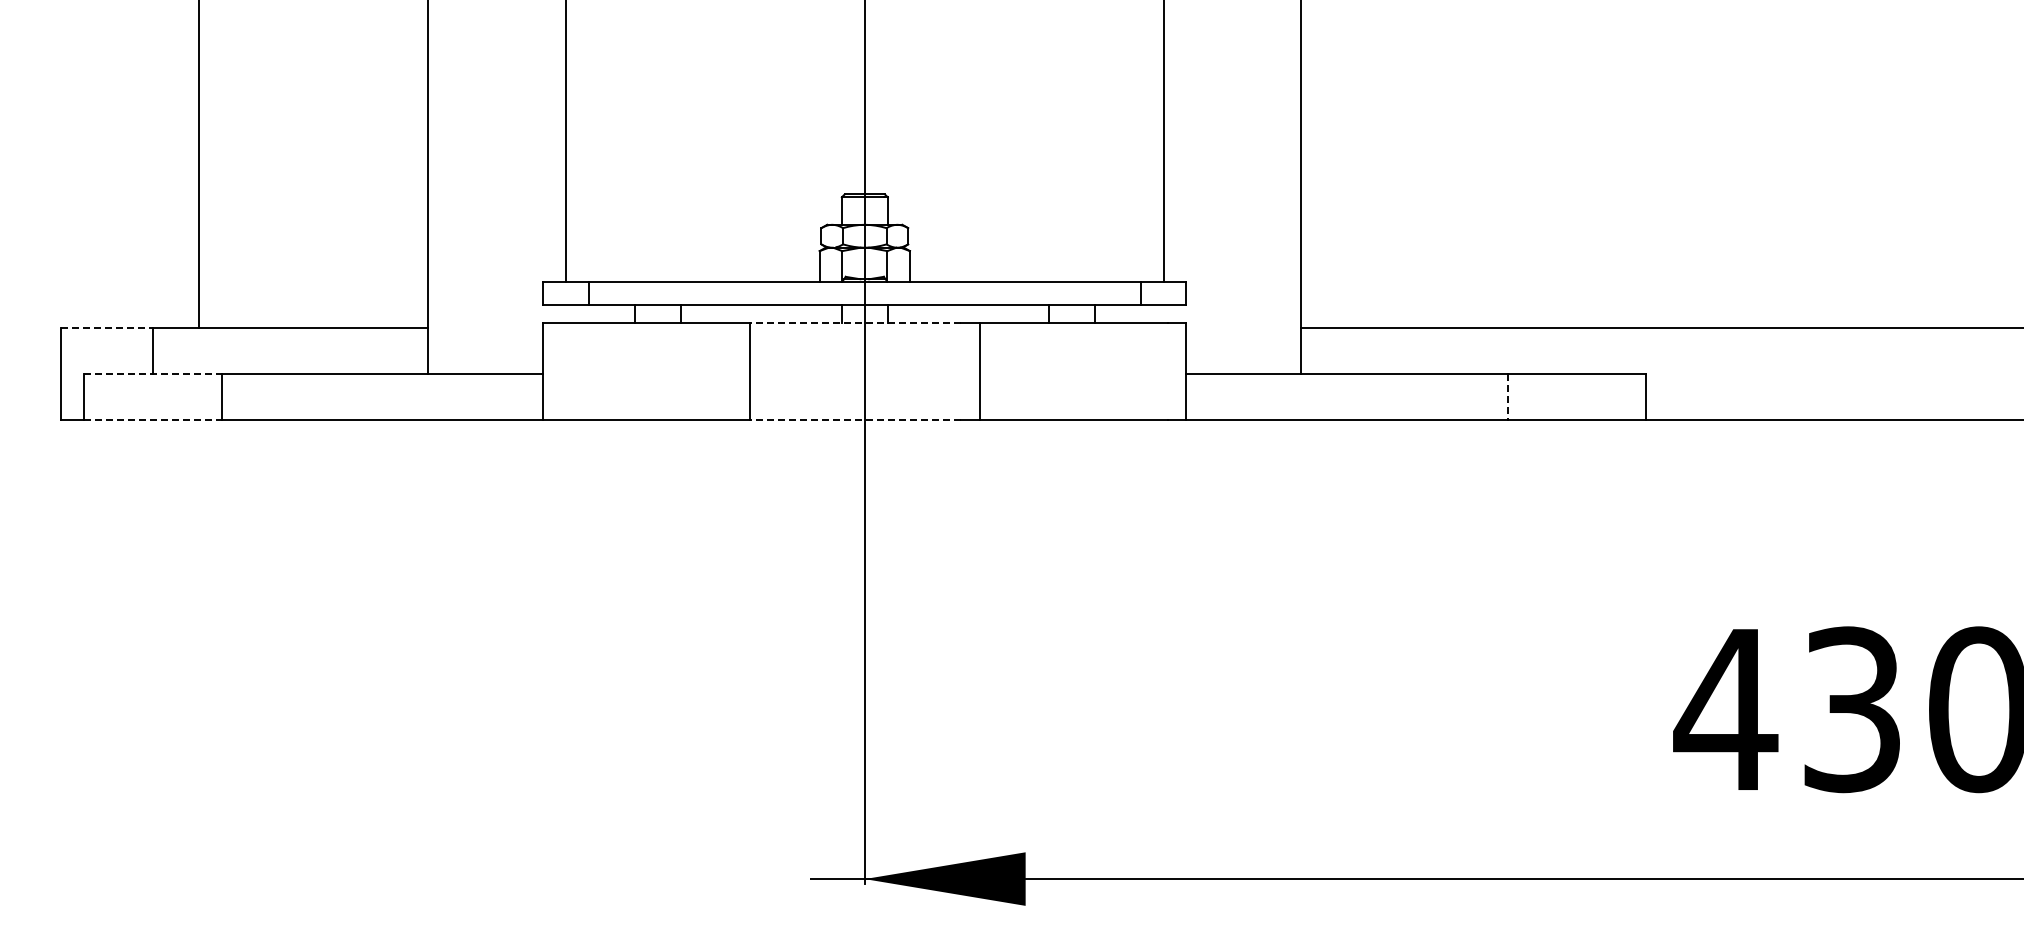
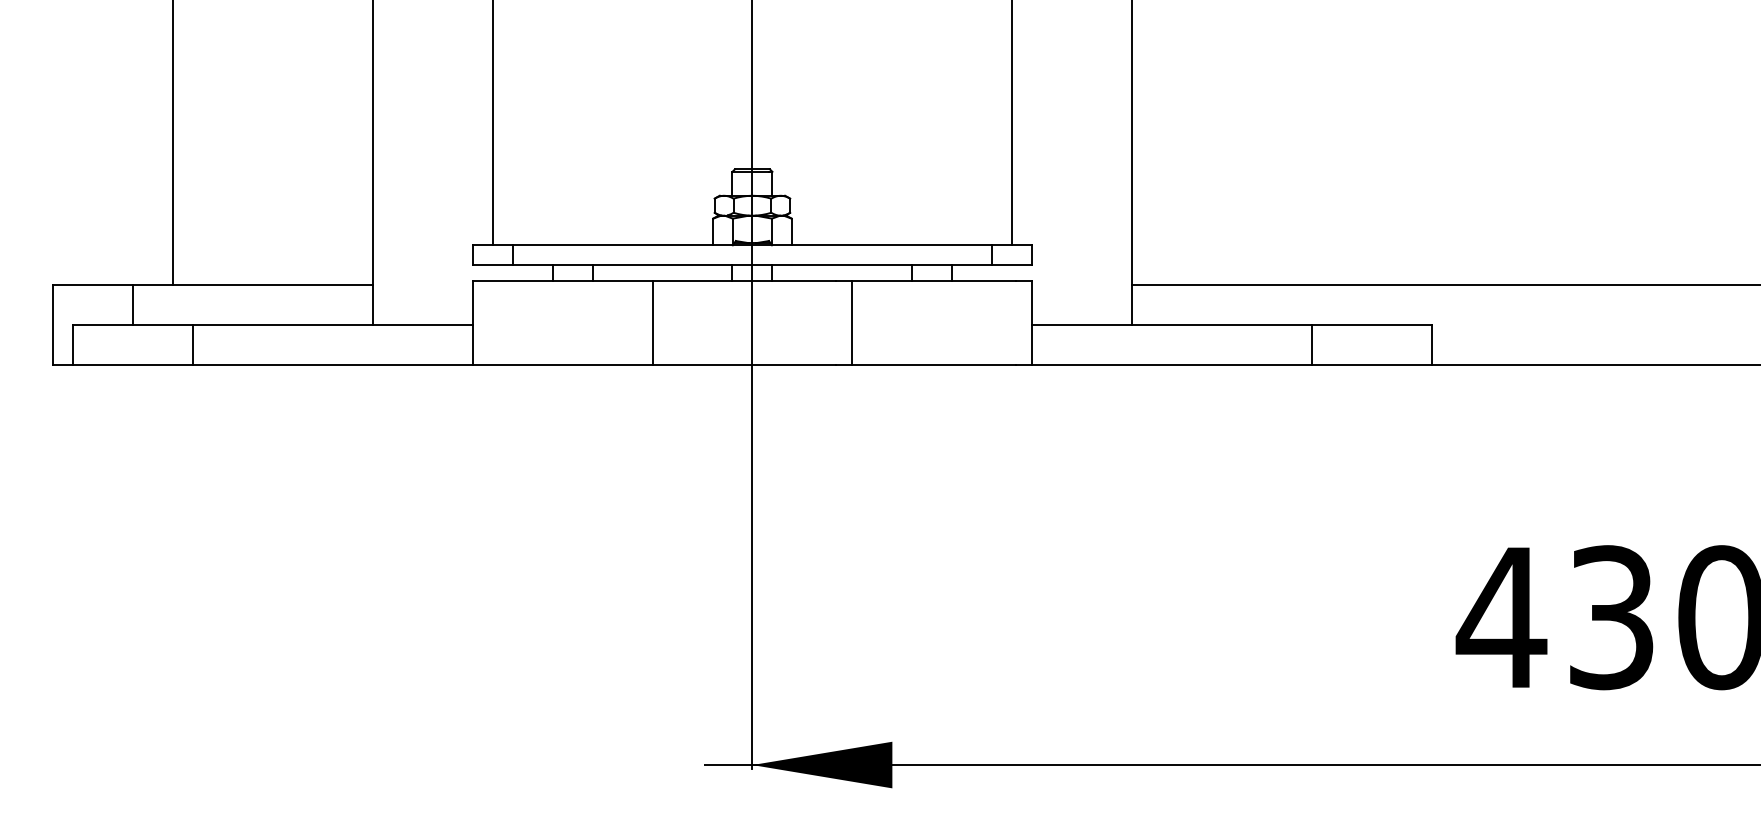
line: (855, 323) -> (744, 281), dashed -> solid
line: (106, 327) -> (92, 285), dashed -> solid
line: (152, 373) -> (132, 325), dashed -> solid
line: (1508, 396) -> (1312, 345), dashed -> solid
line: (152, 419) -> (132, 365), dashed -> solid
line: (855, 419) -> (744, 365), dashed -> solid

